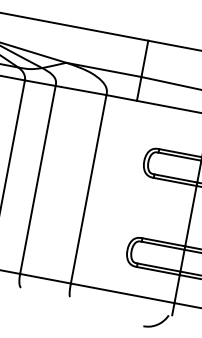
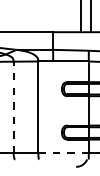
line: (37, 179) -> (13, 107), solid -> dashed
line: (124, 294) -> (64, 153), solid -> dashed

